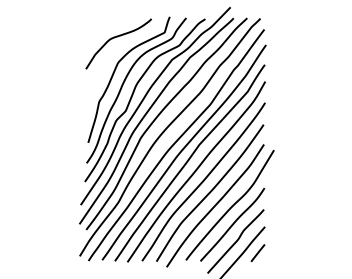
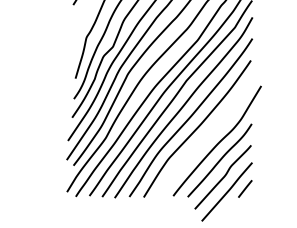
curve: (215, 205) -> (202, 141), removed

